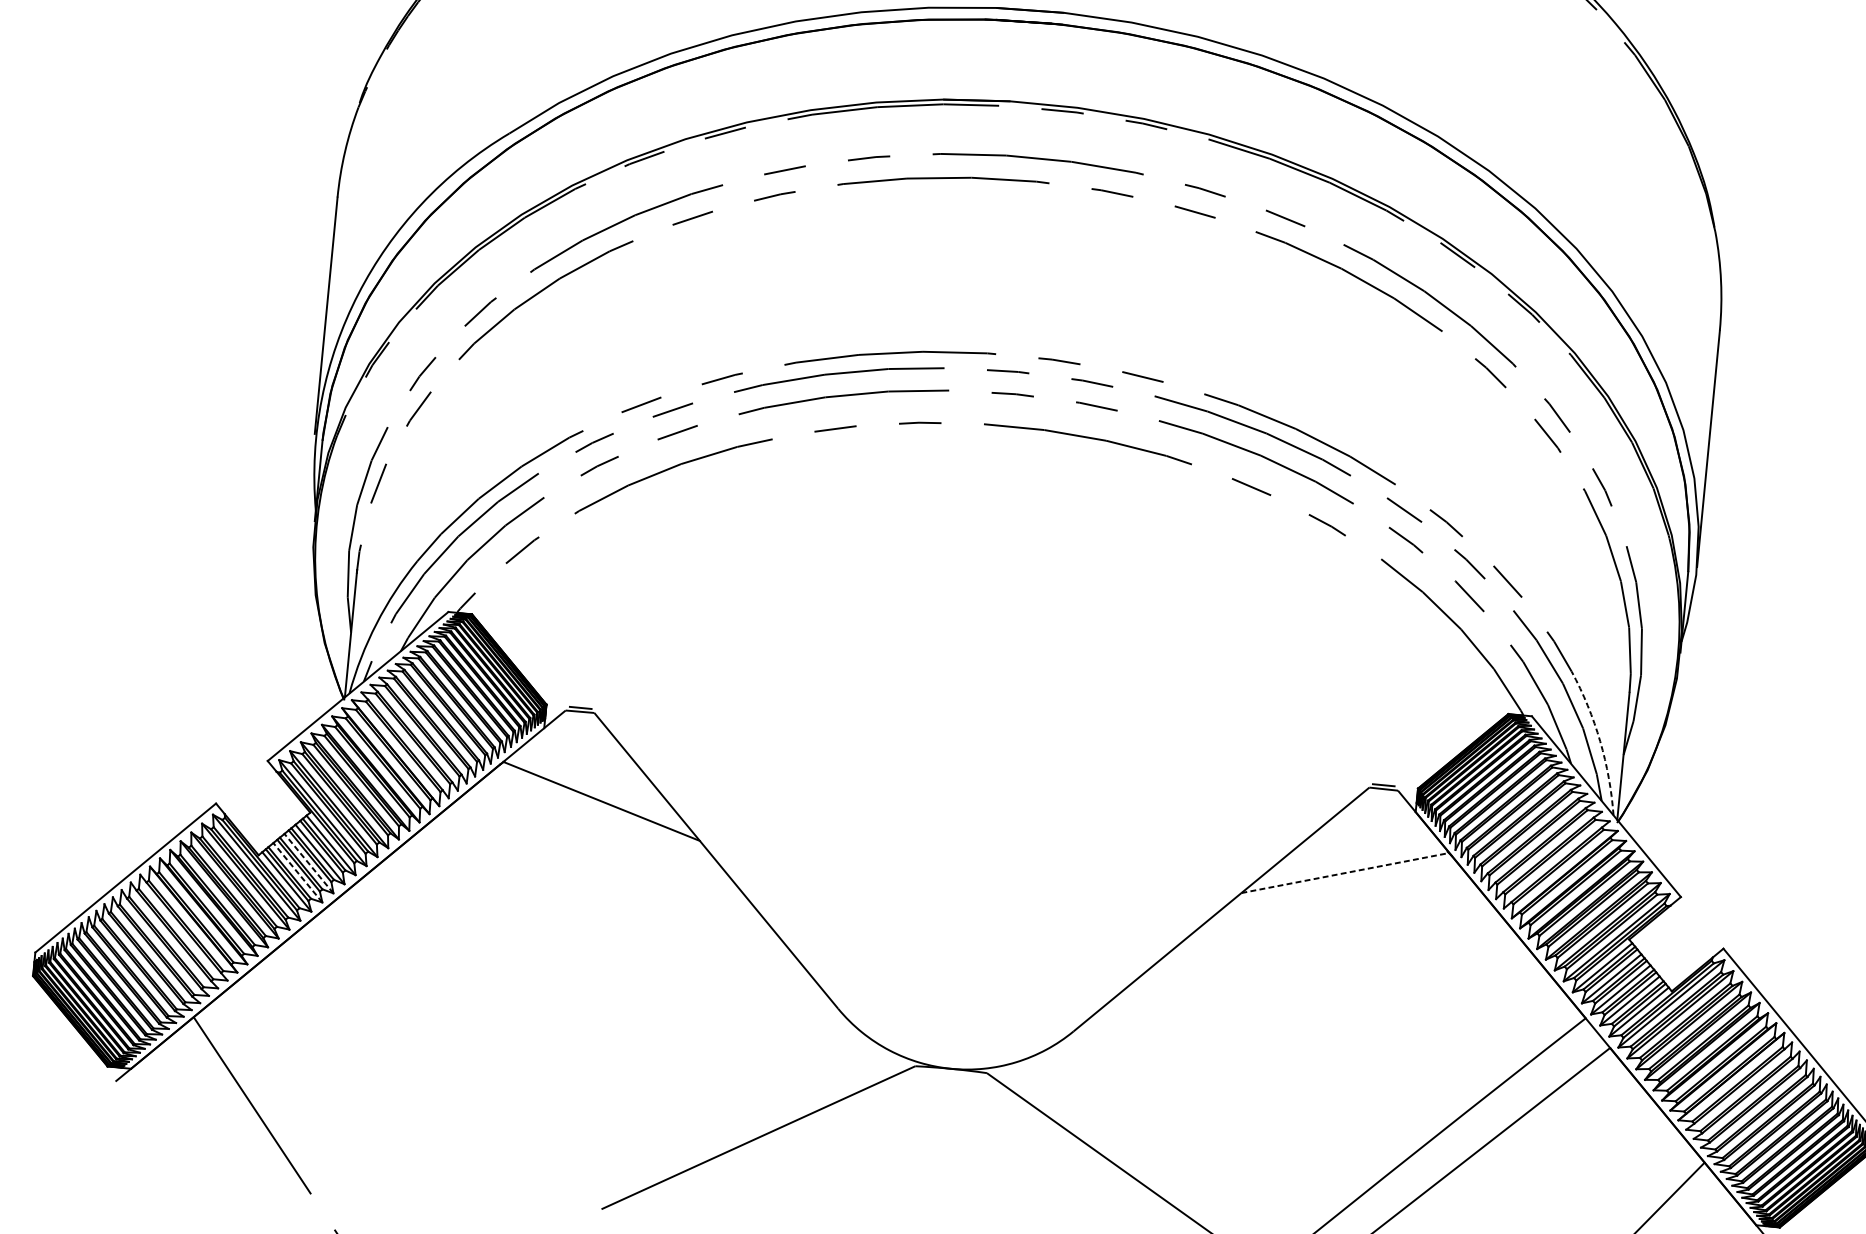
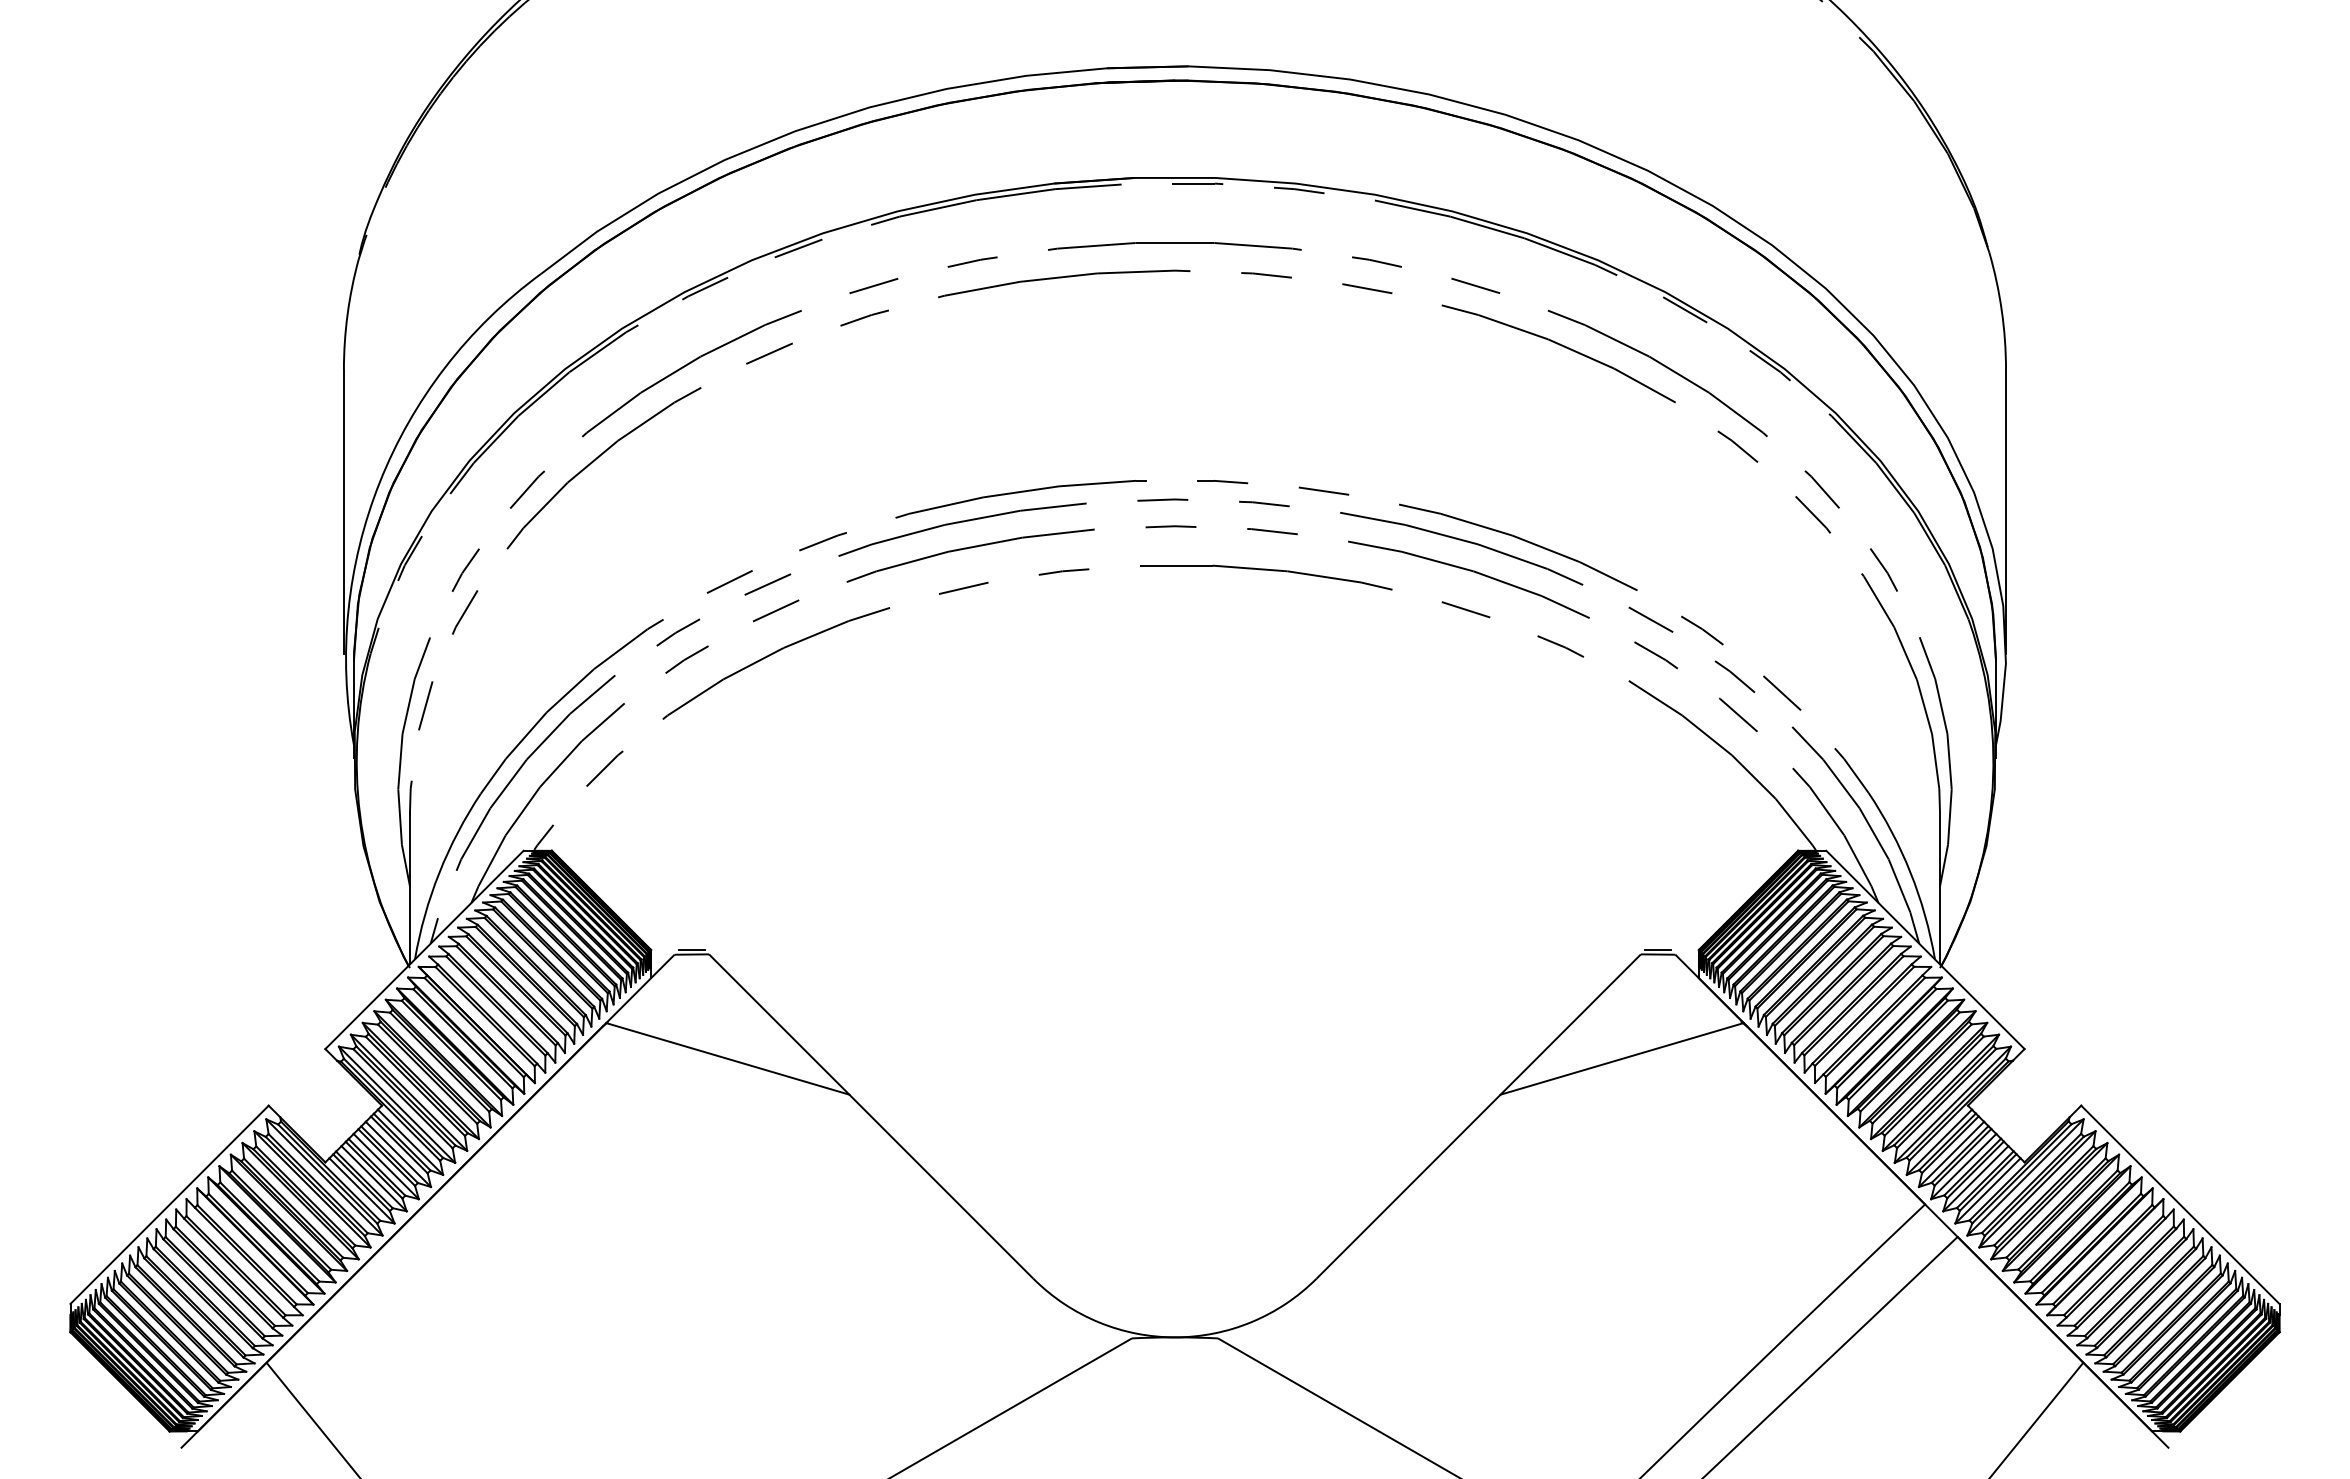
arc: (1600, 741) -> (1910, 872), dashed -> solid
line: (308, 863) -> (385, 1166), dashed -> solid
line: (297, 872) -> (373, 1178), dashed -> solid
line: (1345, 872) -> (1622, 1058), dashed -> solid

